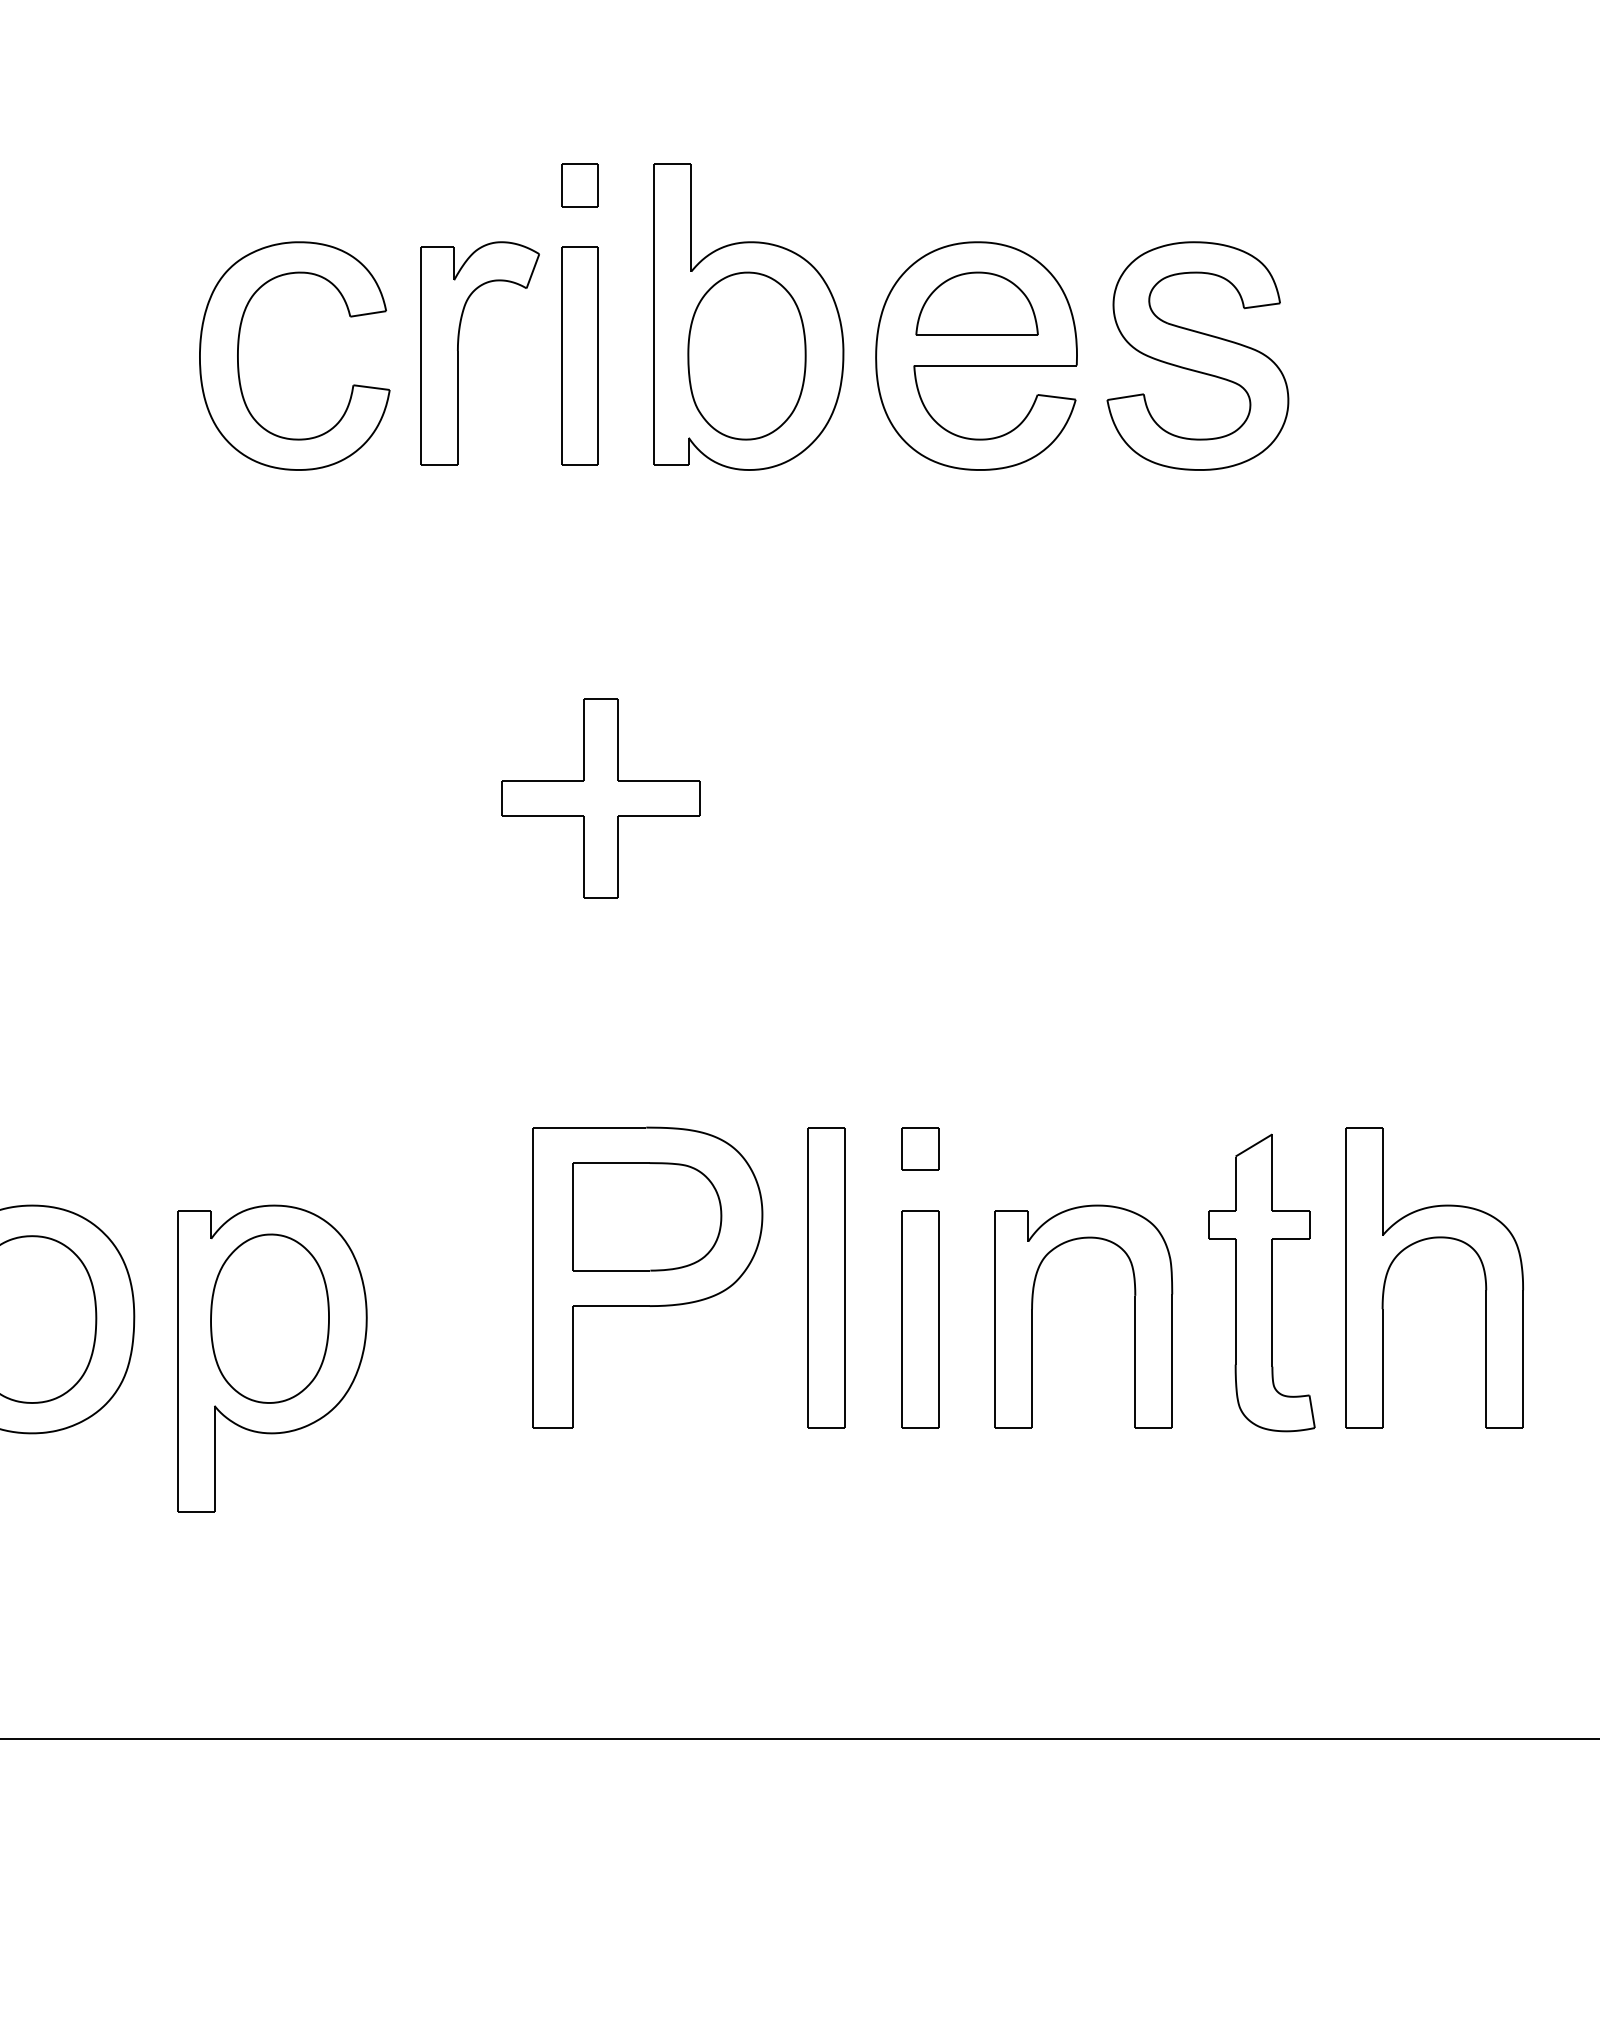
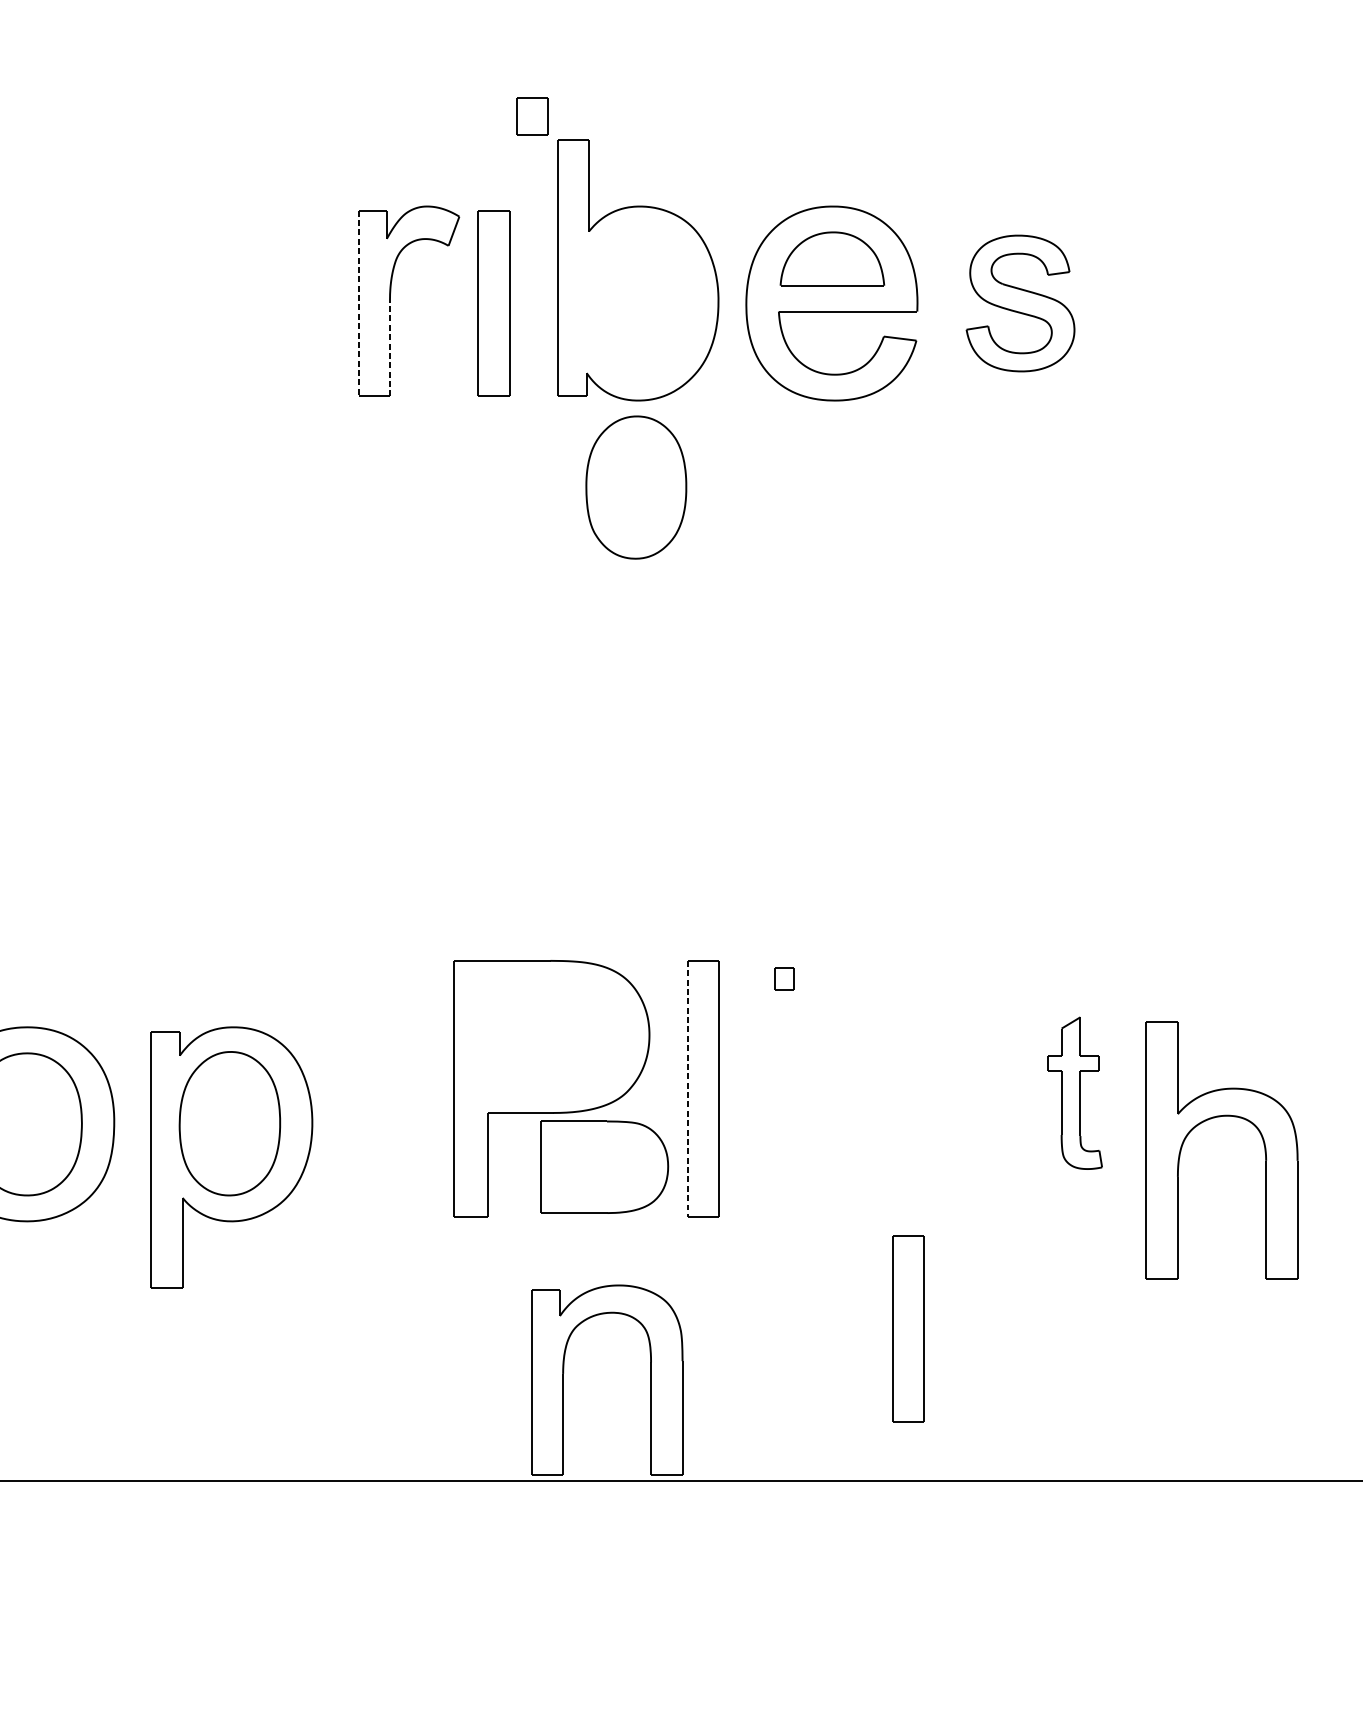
part: (579, 185) -> (531, 116), moved
part: (239, 345) -> (203, 294), removed
part: (746, 355) -> (635, 487), moved
part: (1197, 355) -> (1020, 303), size x0.7
line: (420, 356) -> (358, 303), solid -> dashed
line: (457, 407) -> (389, 347), solid -> dashed
part: (600, 798) -> (511, 680), removed
part: (920, 1148) -> (784, 978), size x0.6
part: (647, 1216) -> (605, 1166), moved
part: (1425, 1240) -> (1214, 1118), moved
line: (807, 1278) -> (687, 1089), solid -> dashed
part: (1261, 1282) -> (1074, 1092), size x0.6
part: (1032, 1316) -> (563, 1379), moved
part: (920, 1319) -> (908, 1328), moved

